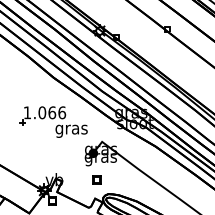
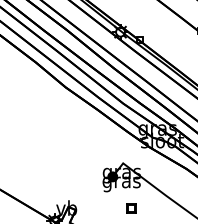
part: (53, 121) -> (65, 139), removed
part: (96, 179) -> (130, 207), moved

